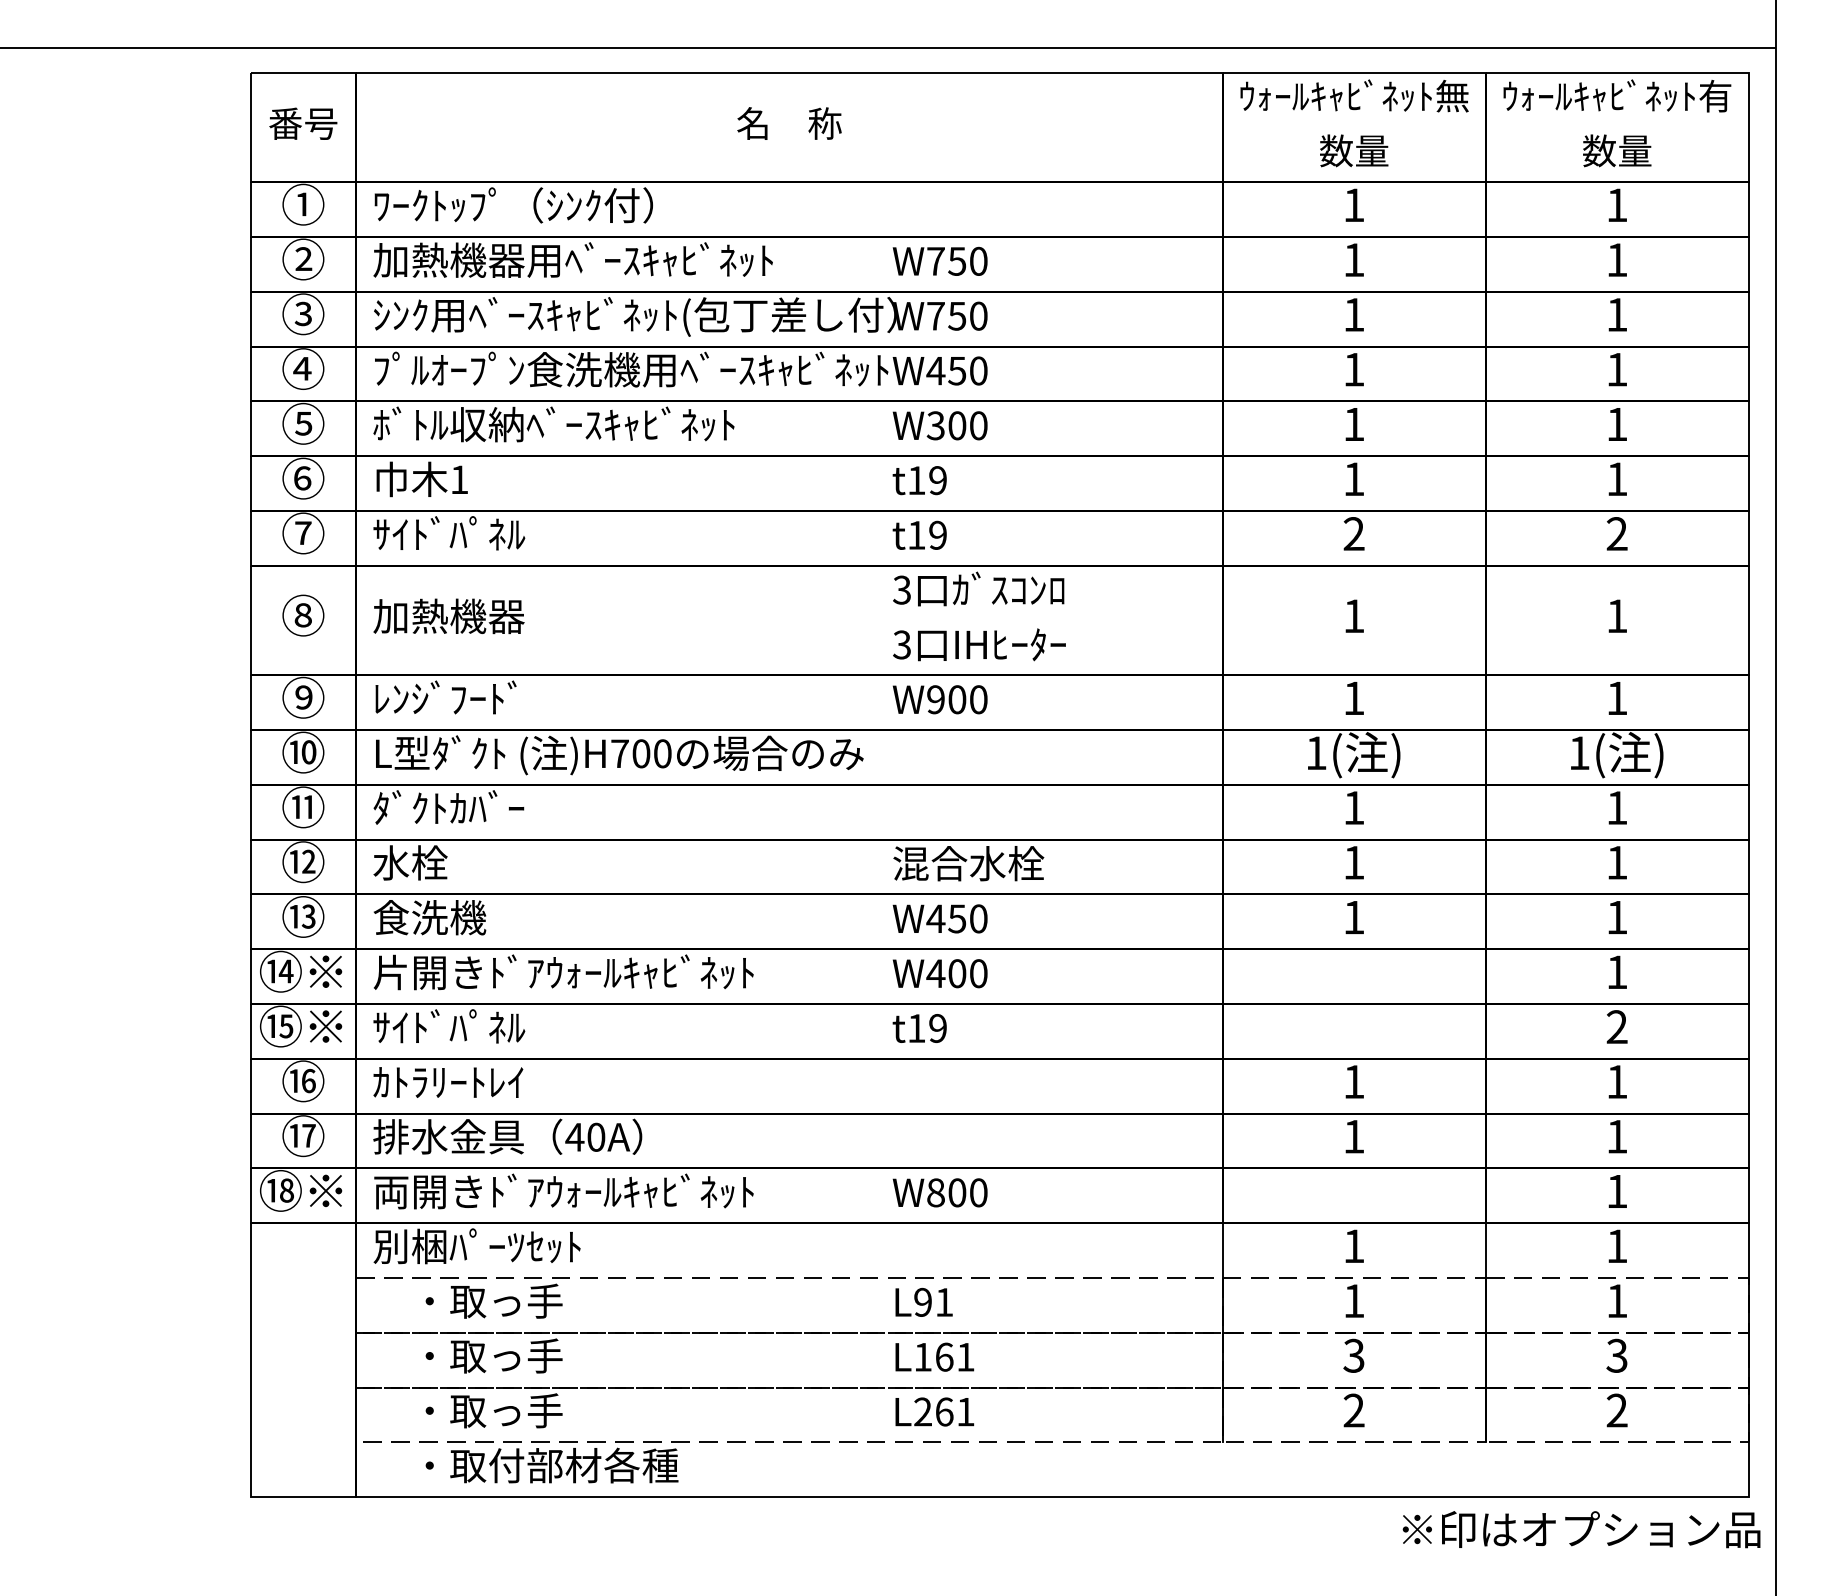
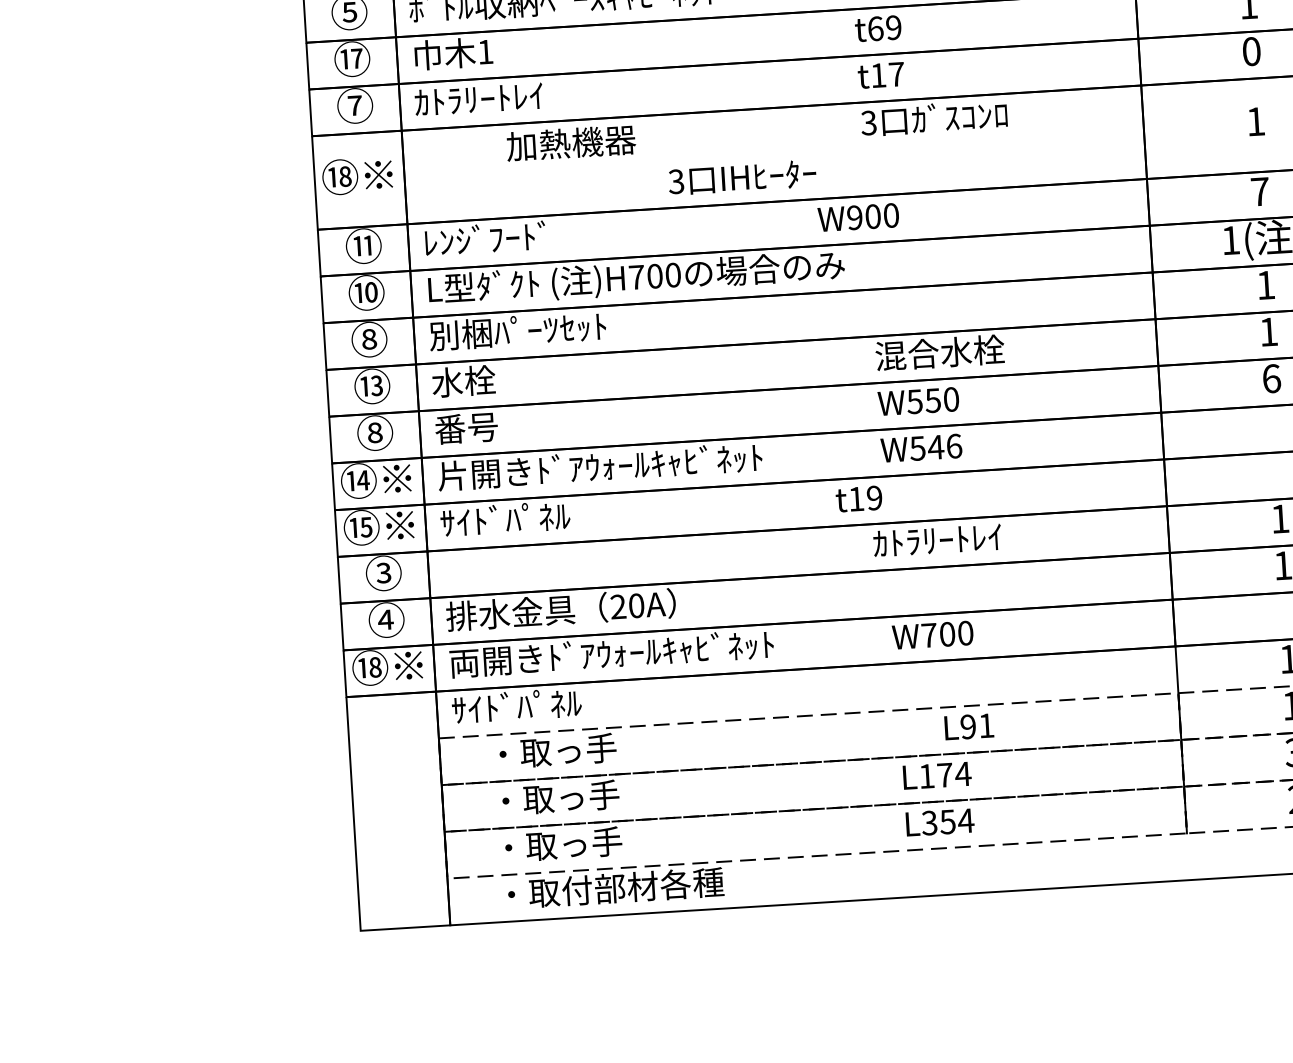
text: (302, 478) -> (351, 59), ⑥ -> ⑰
text: (916, 480) -> (875, 28), t19 -> t69
text: (449, 533) -> (479, 98), ｻｲﾄﾞﾊﾟﾈﾙ -> ｶﾄﾗﾘｰﾄﾚｲ
text: (937, 534) -> (896, 73), t19 -> t17
text: (1353, 534) -> (1251, 52), 2 -> 0
text: (301, 615) -> (357, 176), ⑧ -> ⑱※
text: (448, 616) -> (570, 143), moved
text: (979, 644) -> (742, 177), moved
text: (302, 697) -> (362, 245), ⑨ -> ⑪
text: (1354, 698) -> (1260, 191), 1 -> 7
text: (939, 699) -> (857, 217), moved
text: (301, 807) -> (367, 339), ⑪ -> ⑧
text: (476, 807) -> (517, 330), ﾀﾞｸﾄｶﾊﾞｰ -> 別梱ﾊﾟｰﾂｾｯﾄ
text: (308, 862) -> (376, 386), ⑫ -> ⑬
text: (302, 916) -> (374, 432), ⑬ -> ⑧
text: (429, 917) -> (482, 426), 食洗機 -> 番号
text: (1354, 917) -> (1271, 378), 1 -> 6
text: (935, 918) -> (914, 401), W450 -> W550
text: (956, 973) -> (935, 447), W400 -> W546
text: (919, 1028) -> (858, 499), moved
text: (302, 1080) -> (382, 572), ⑯ -> ③
text: (448, 1082) -> (937, 540), moved
text: (302, 1135) -> (385, 619), ⑰ -> ④
text: (574, 1136) -> (617, 606), 40A -> 20A
text: (935, 1192) -> (928, 635), W800 -> W700
text: (476, 1246) -> (540, 705), 別梱ﾊﾟｰﾂｾｯﾄ -> ｻｲﾄﾞﾊﾟﾈﾙ
text: (923, 1301) -> (968, 726), moved
text: (955, 1356) -> (954, 774), L161 -> L174
text: (944, 1411) -> (947, 821), L261 -> L354

